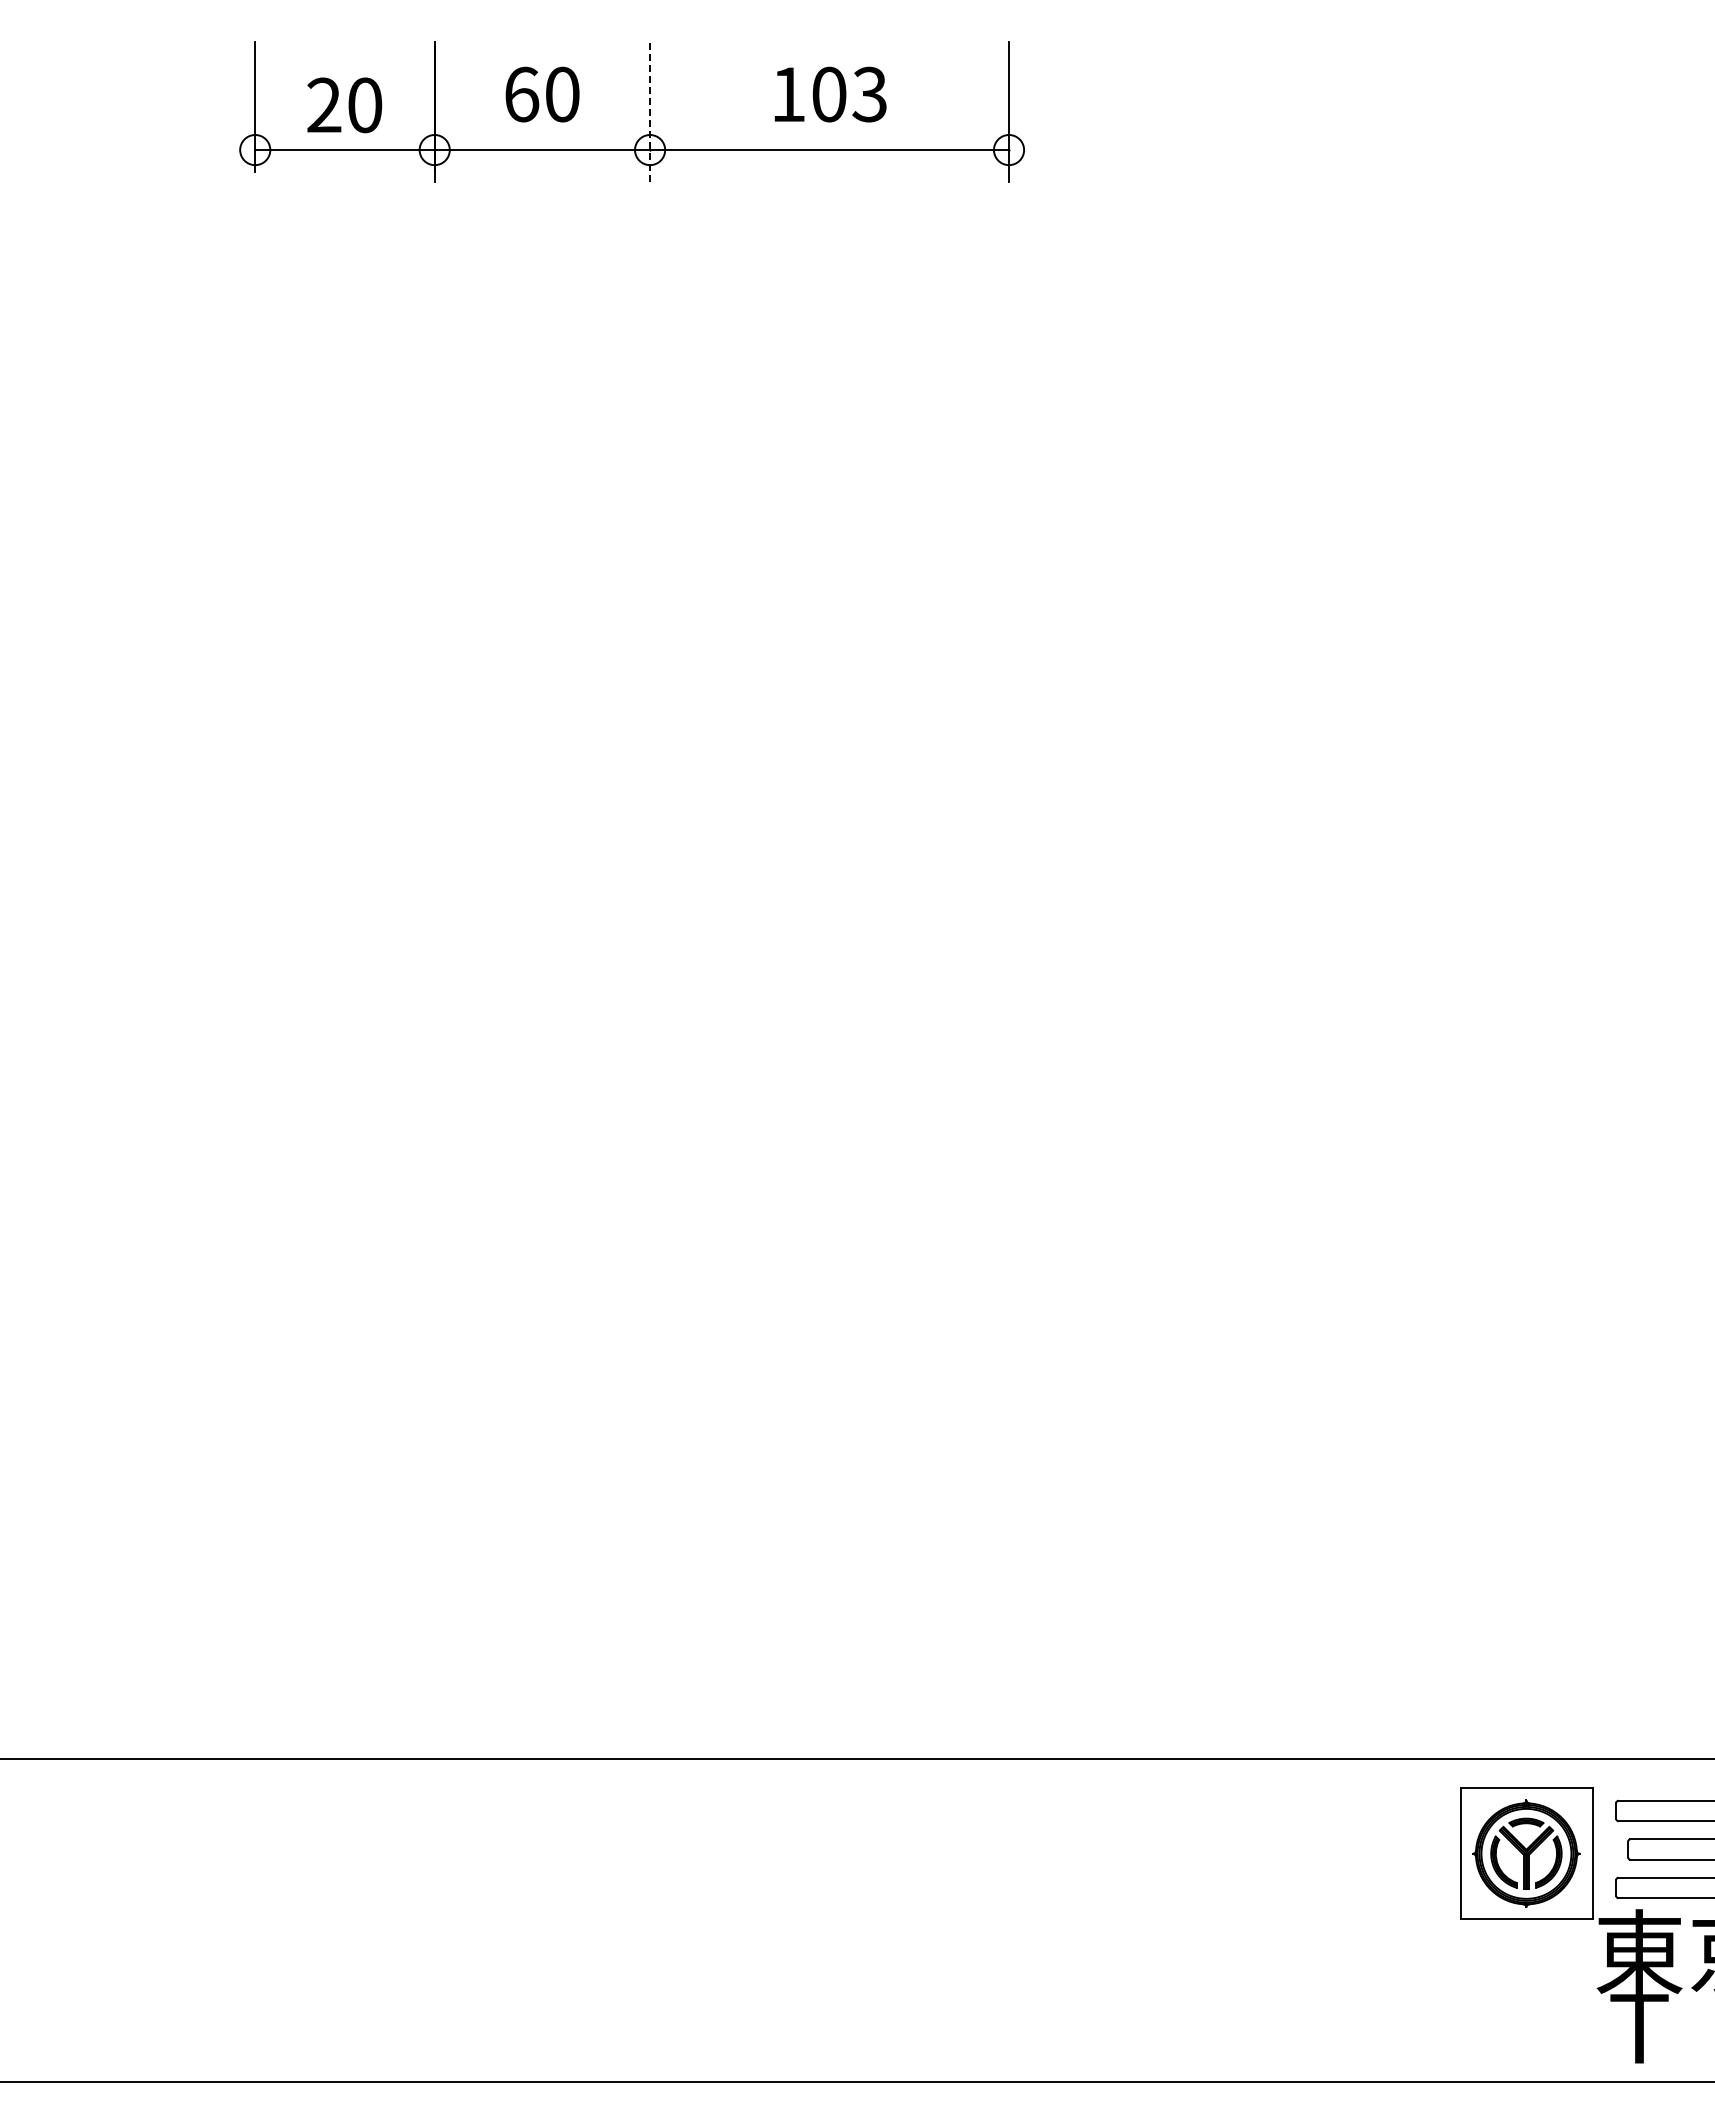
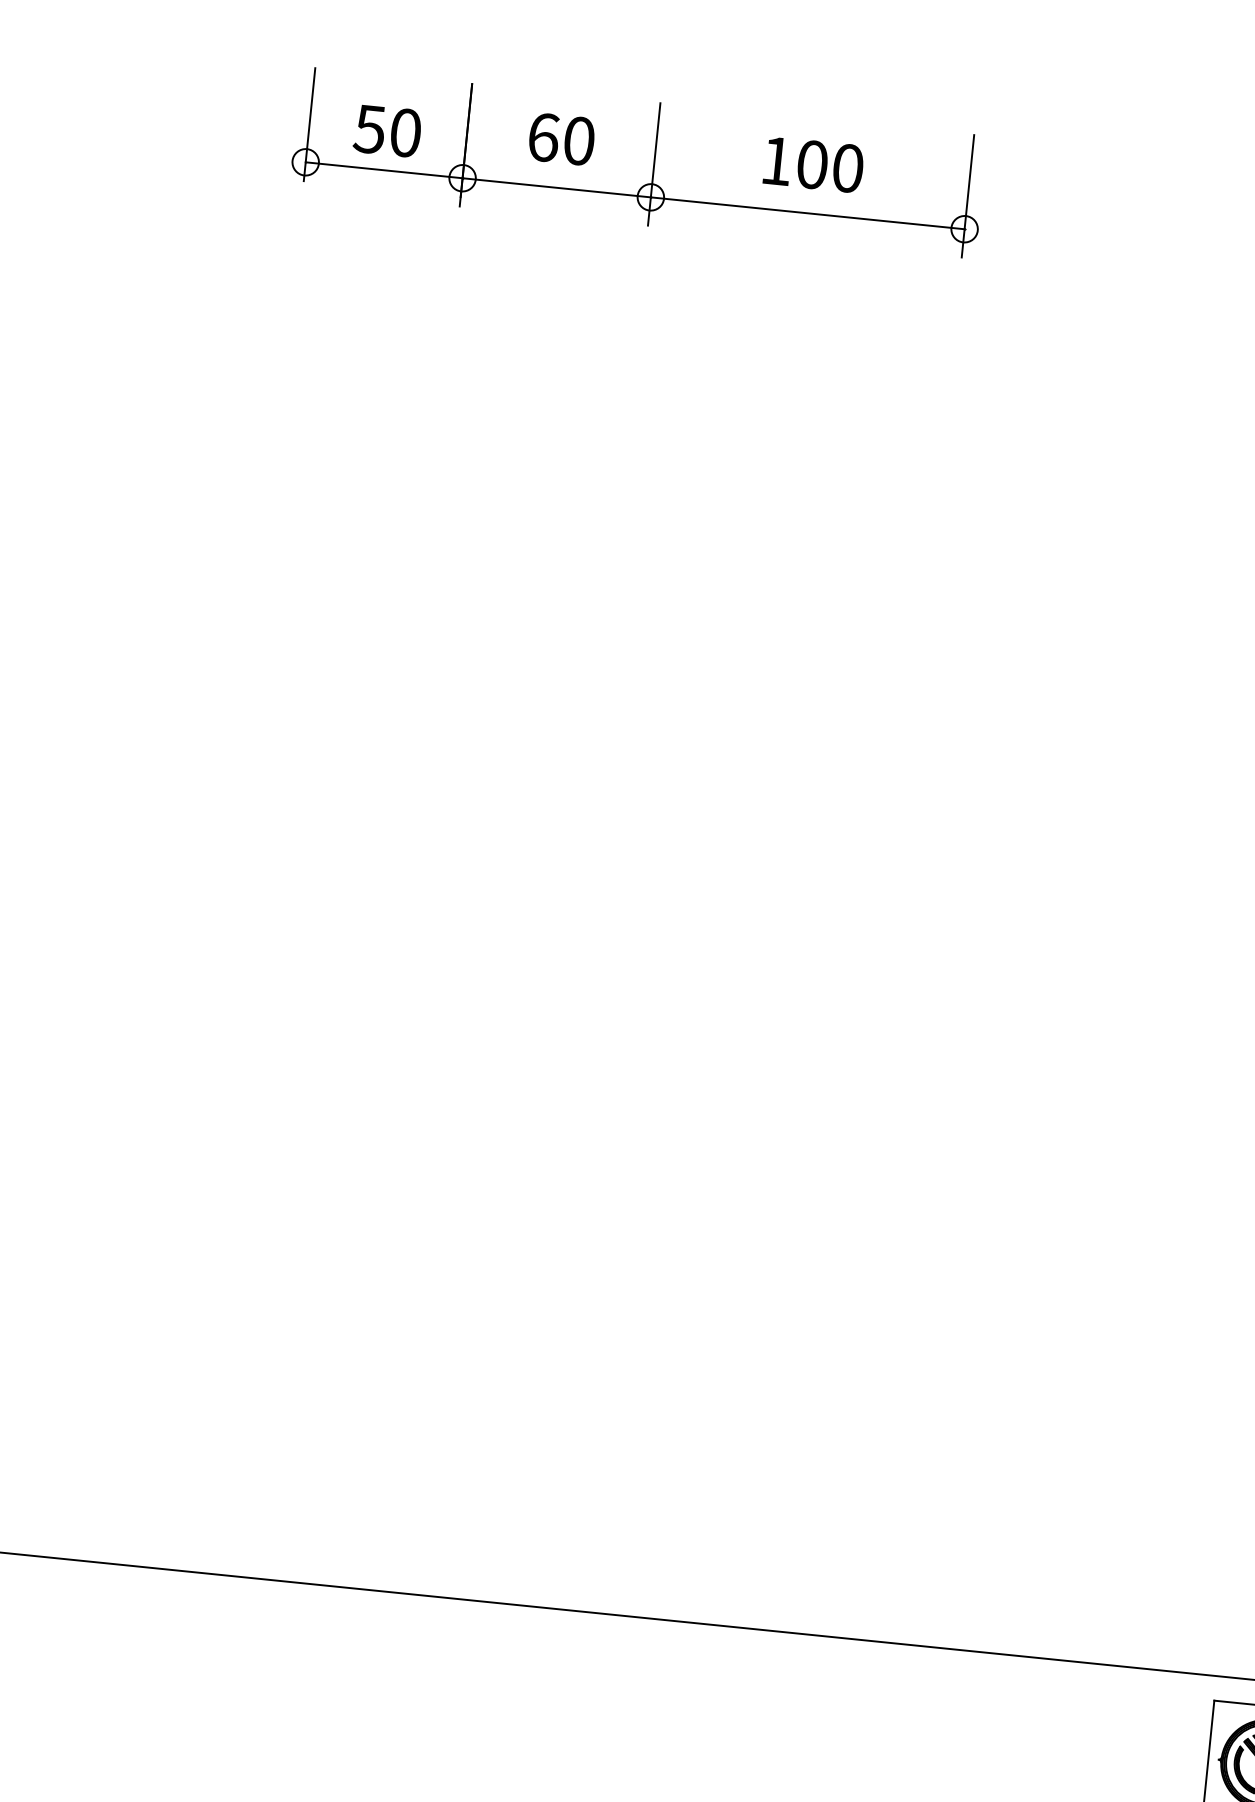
text: (869, 94) -> (847, 168), 103 -> 100
text: (323, 105) -> (369, 129), 20 -> 50
line: (650, 112) -> (654, 164), dashed -> solid

